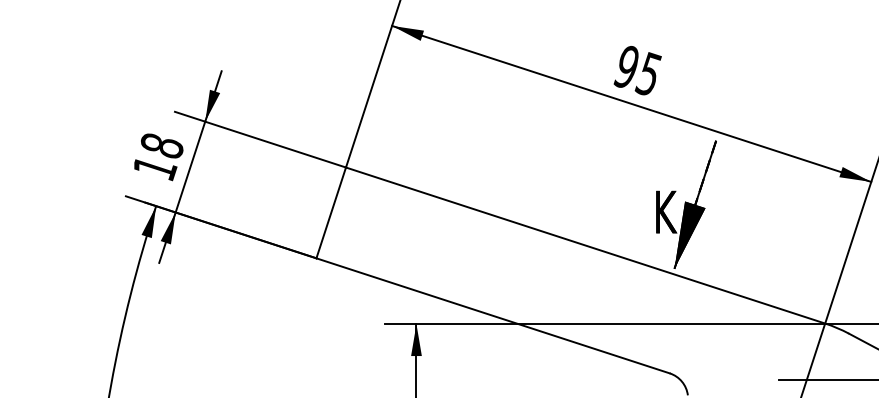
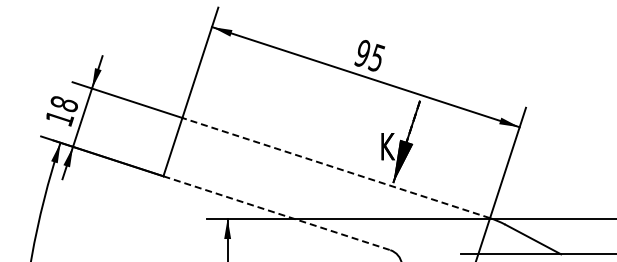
line: (585, 246) -> (336, 168), solid -> dashed
line: (494, 316) -> (277, 213), solid -> dashed

